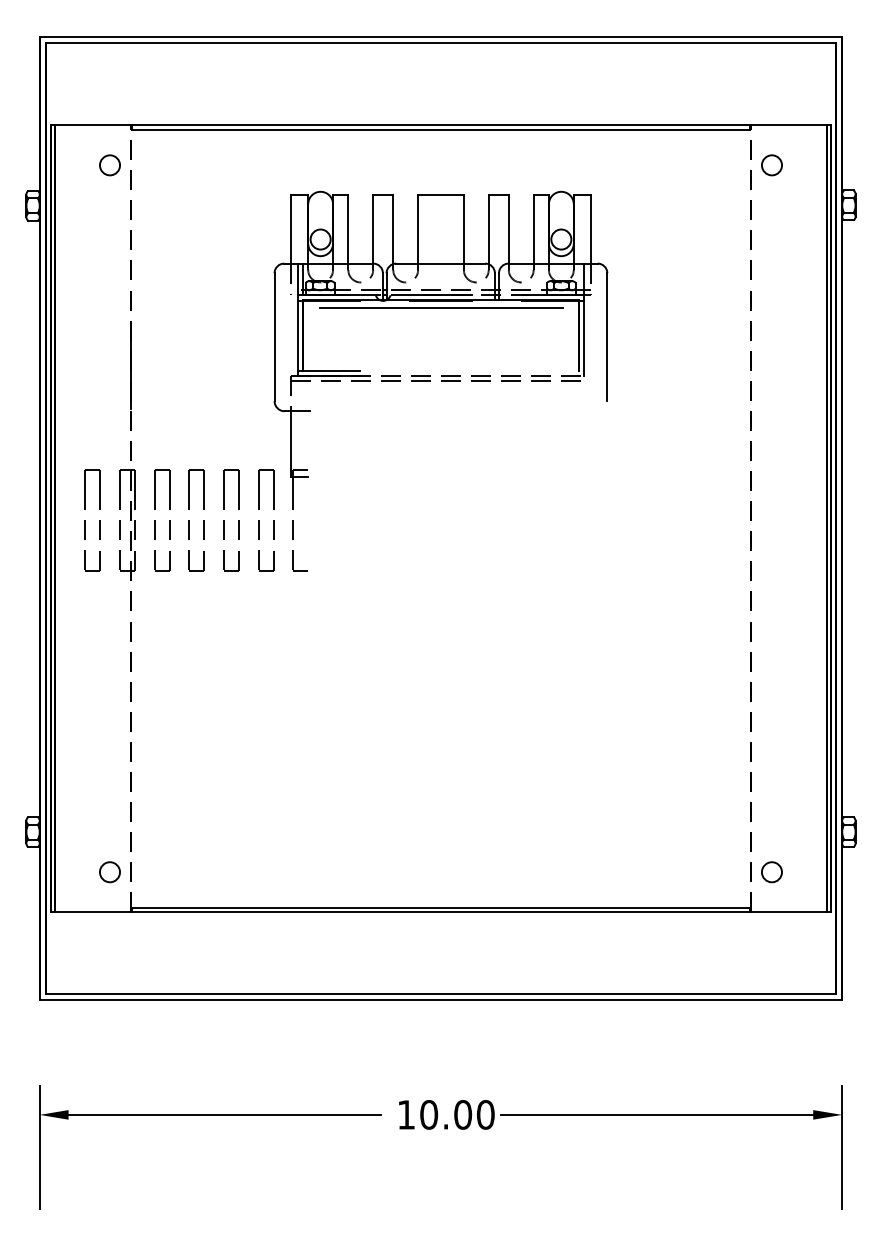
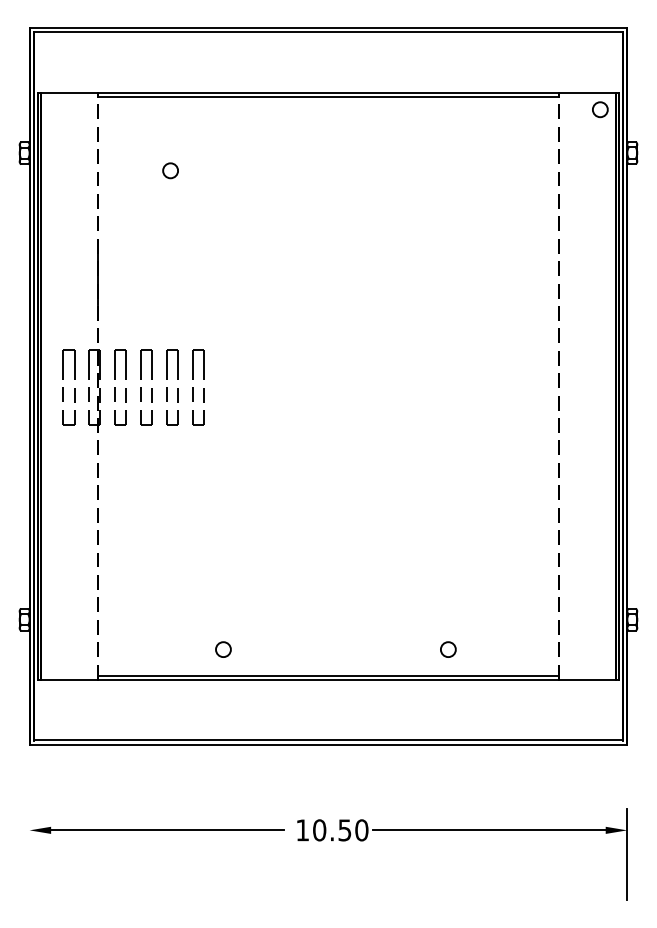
circle: (109, 165) -> (170, 170), moved
circle: (771, 165) -> (599, 109), moved
part: (440, 380) -> (328, 283), removed
circle: (109, 872) -> (223, 649), moved
circle: (771, 872) -> (448, 649), moved
text: (463, 1114) -> (345, 830), 10.00 -> 10.50
line: (39, 1147) -> (29, 854), removed

